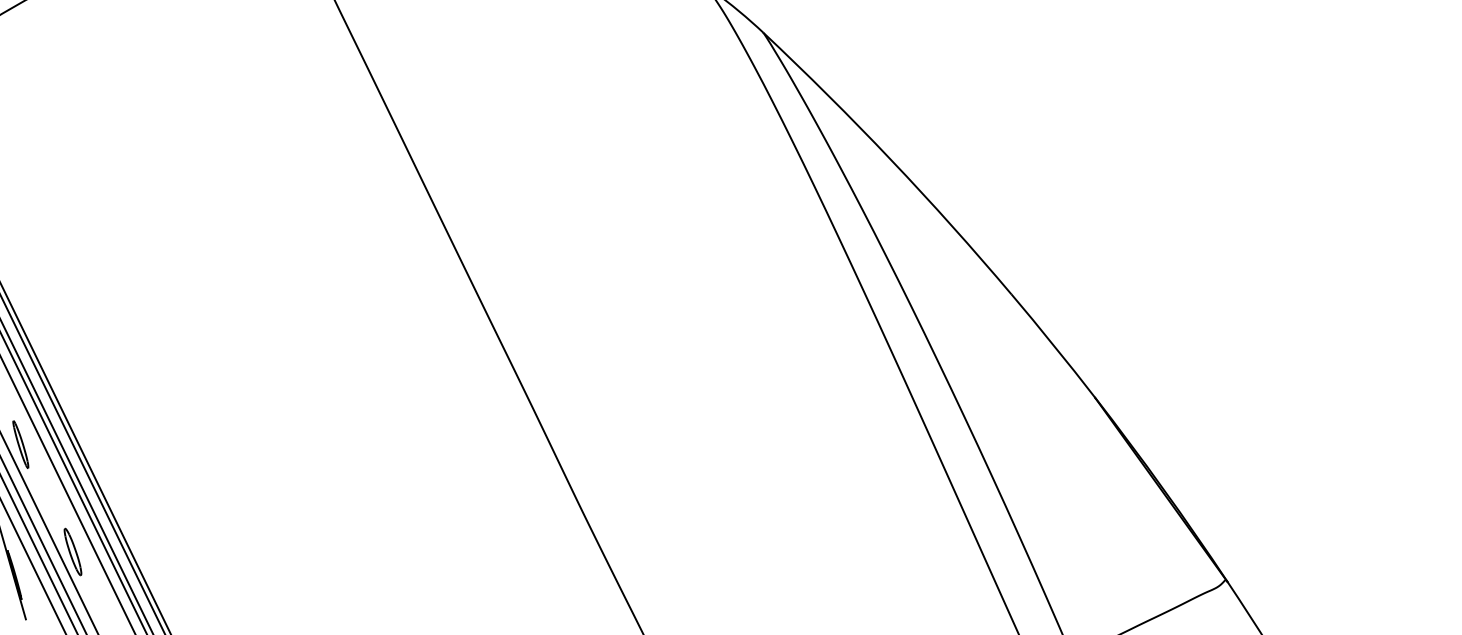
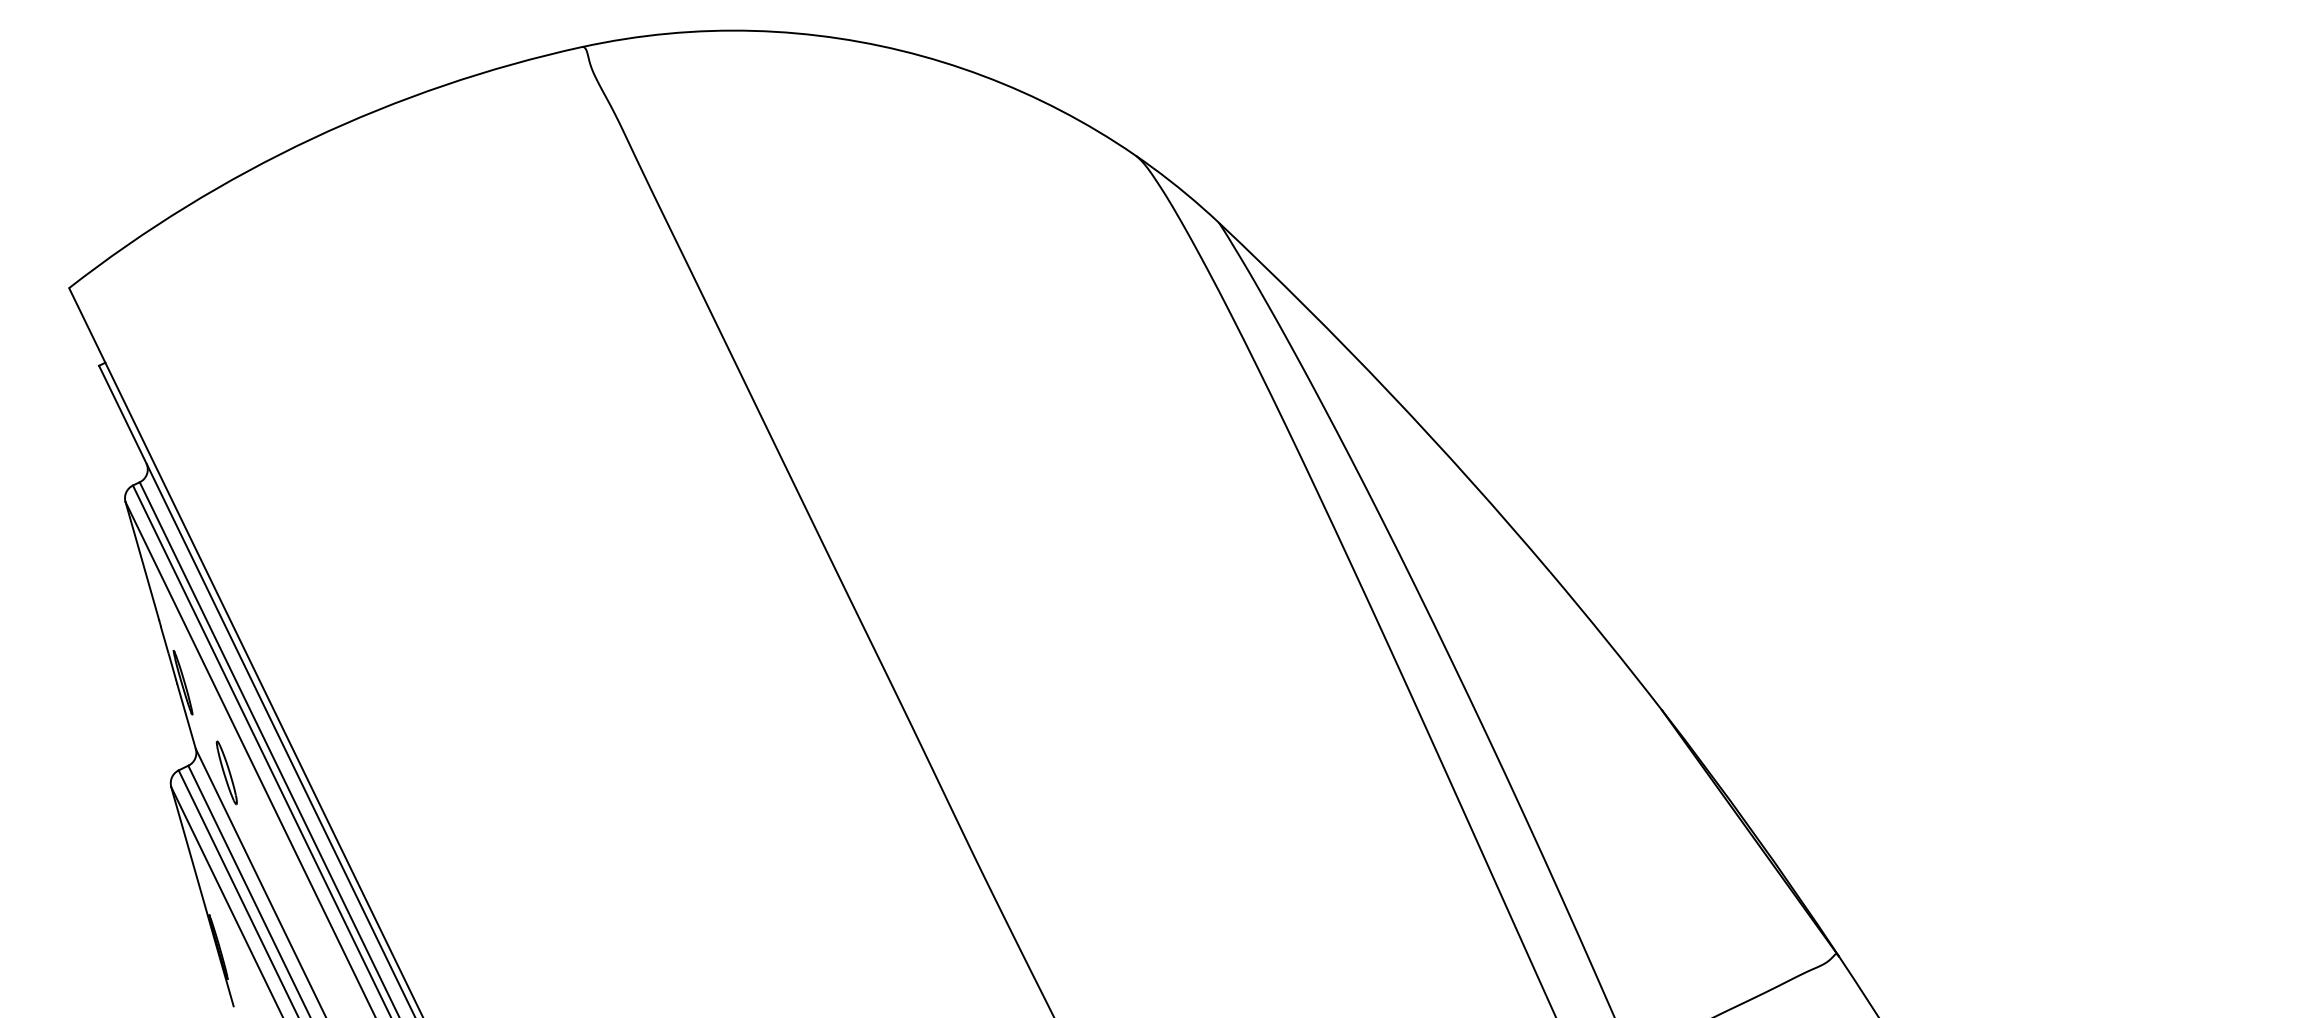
part: (72, 552) -> (296, 916), removed

